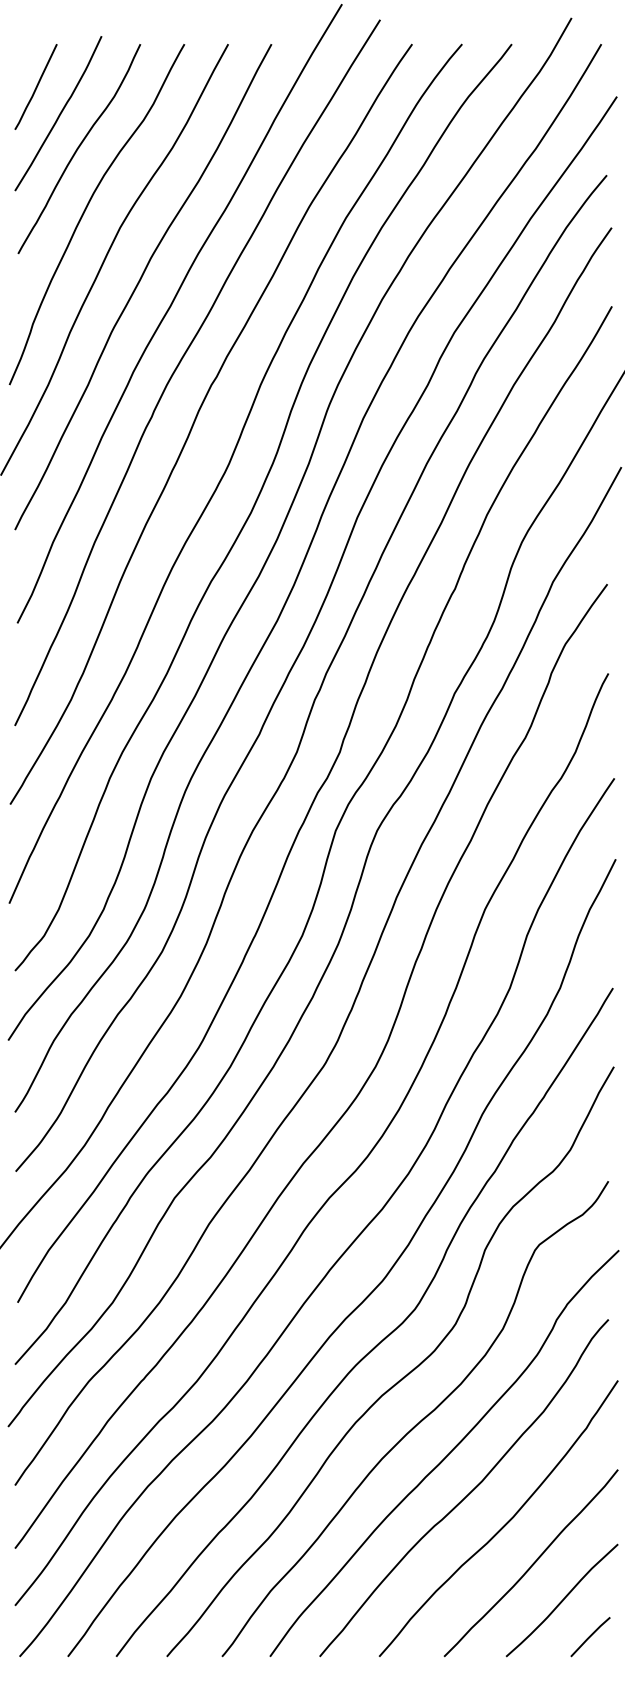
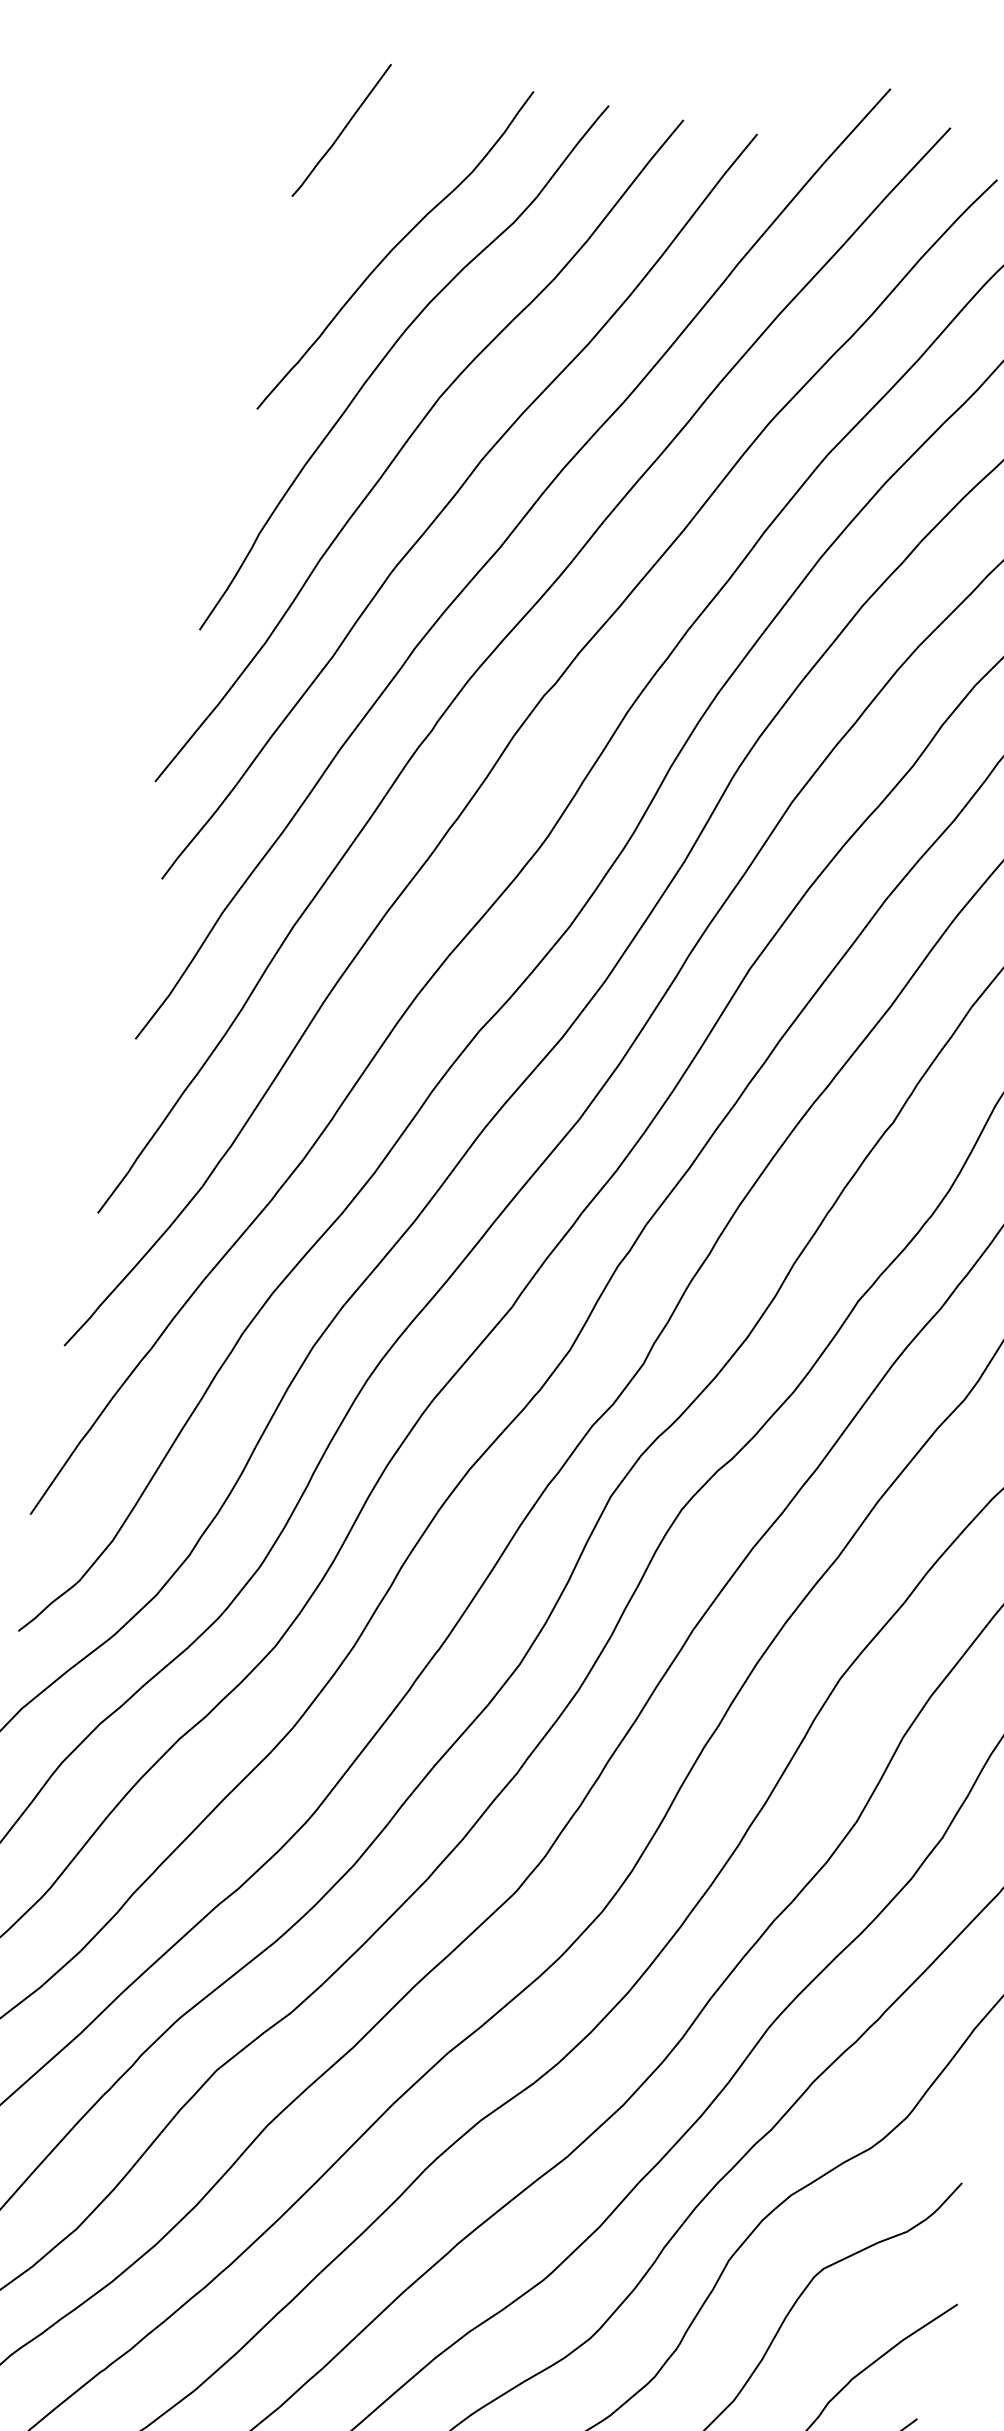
curve: (59, 113) -> (373, 183), removed

